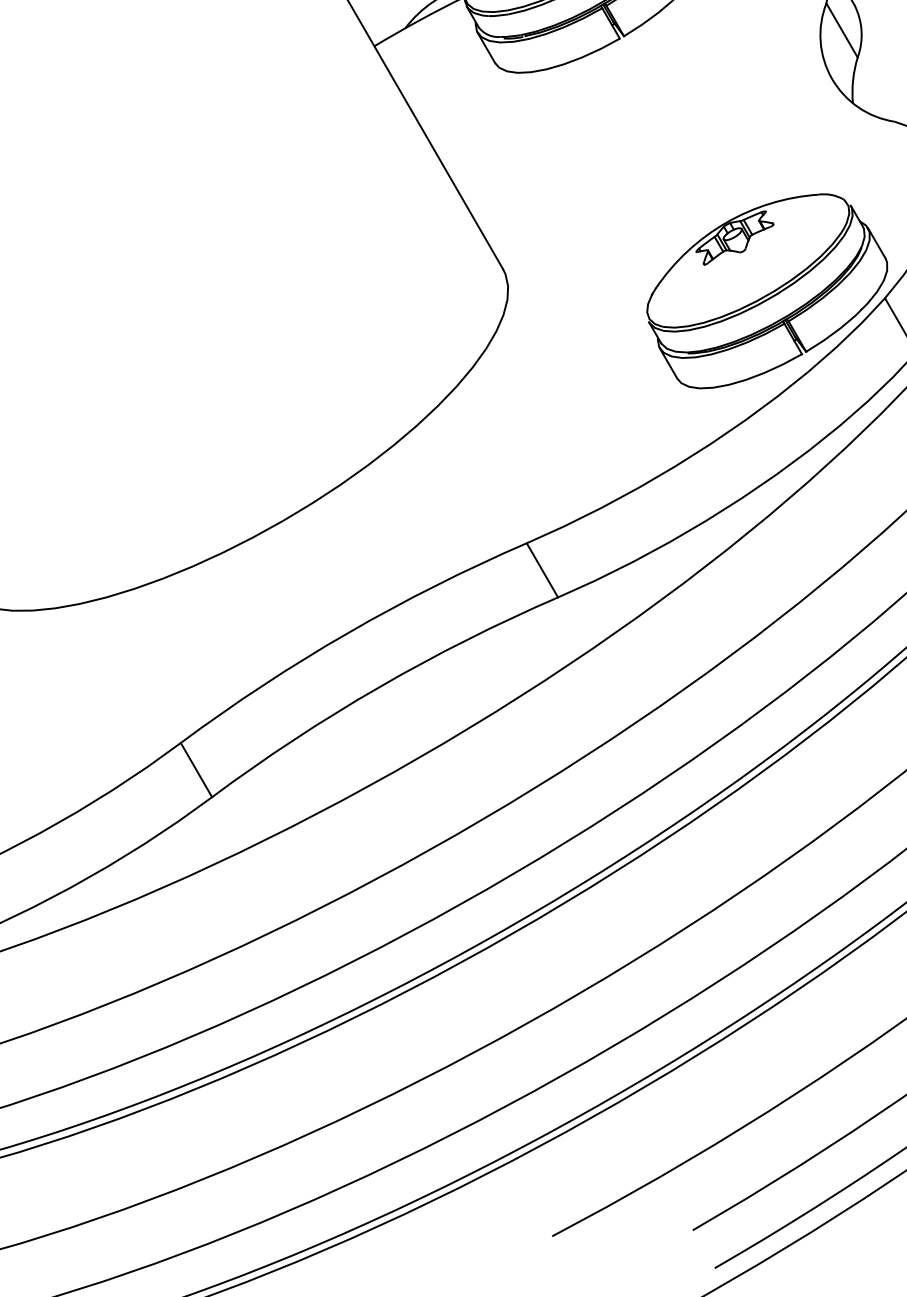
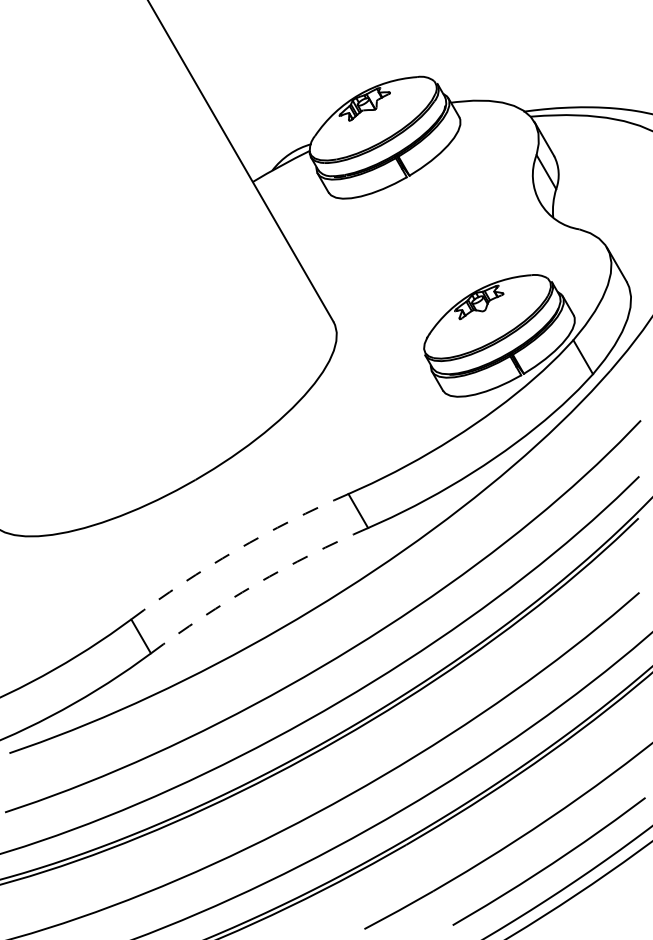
arc: (348, 633) -> (236, 550), solid -> dashed
arc: (378, 687) -> (255, 584), solid -> dashed

